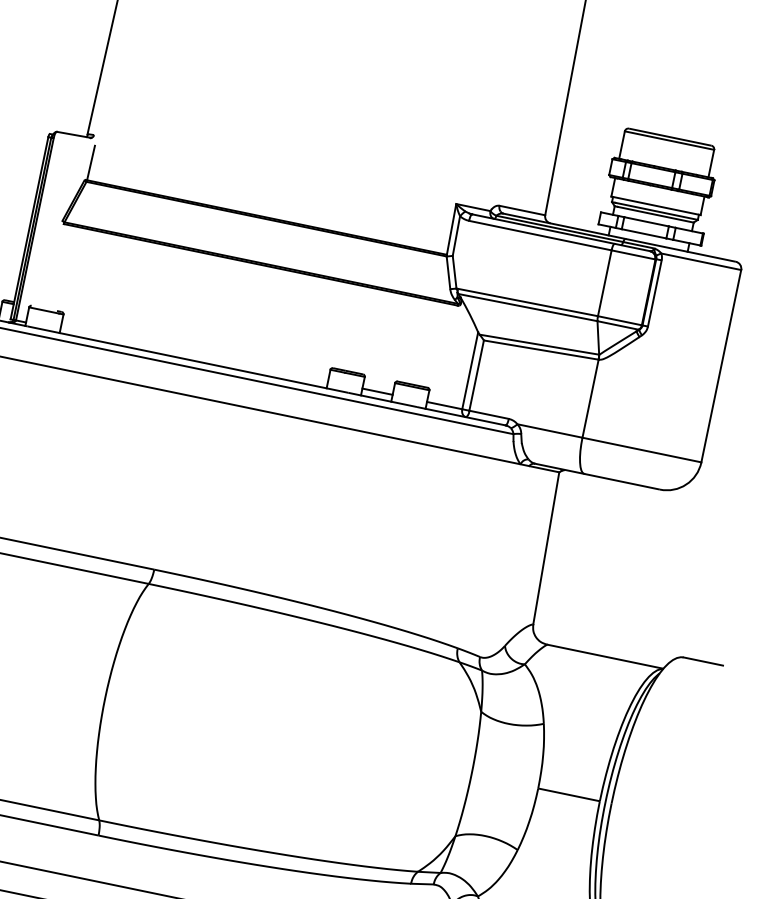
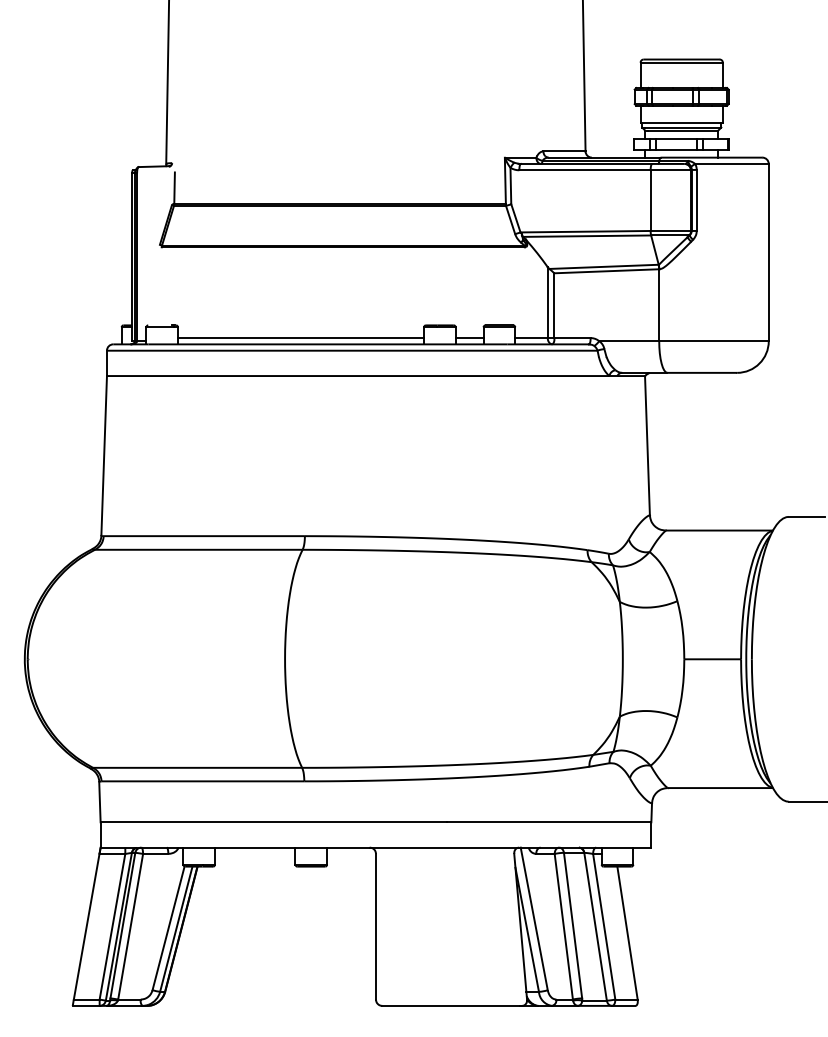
line: (194, 354) -> (301, 338), added

